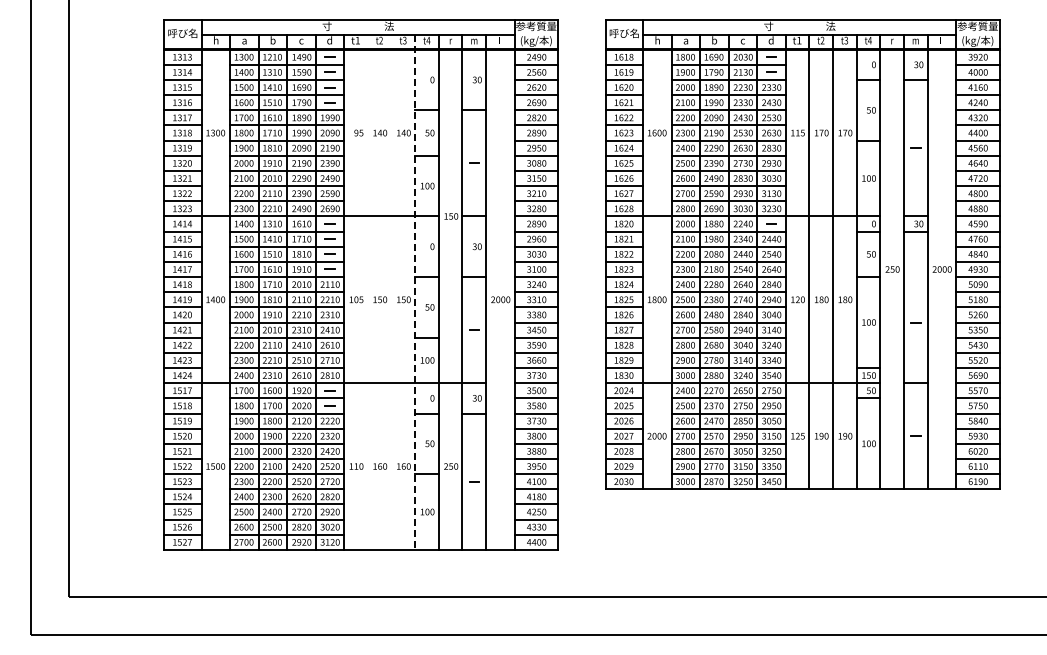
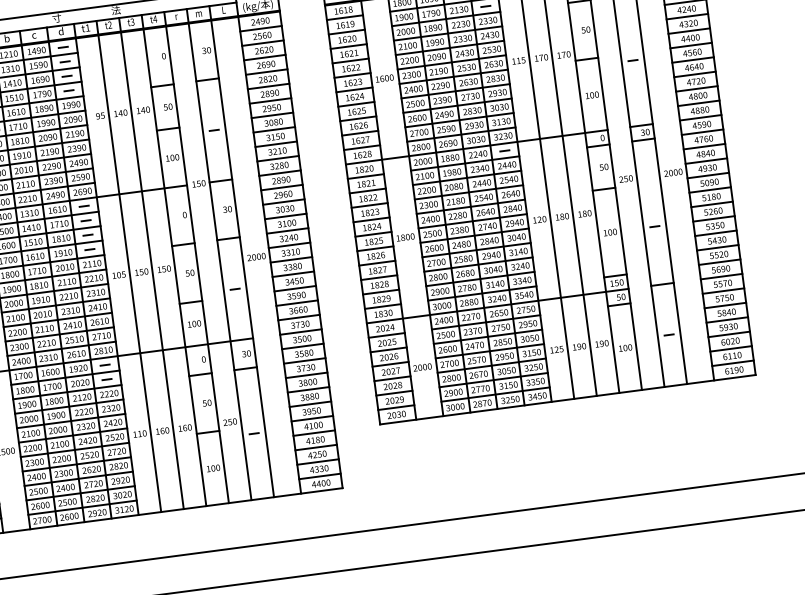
line: (367, 291) -> (128, 265), added
line: (391, 291) -> (151, 262), added
line: (415, 292) -> (174, 260), dashed -> solid

